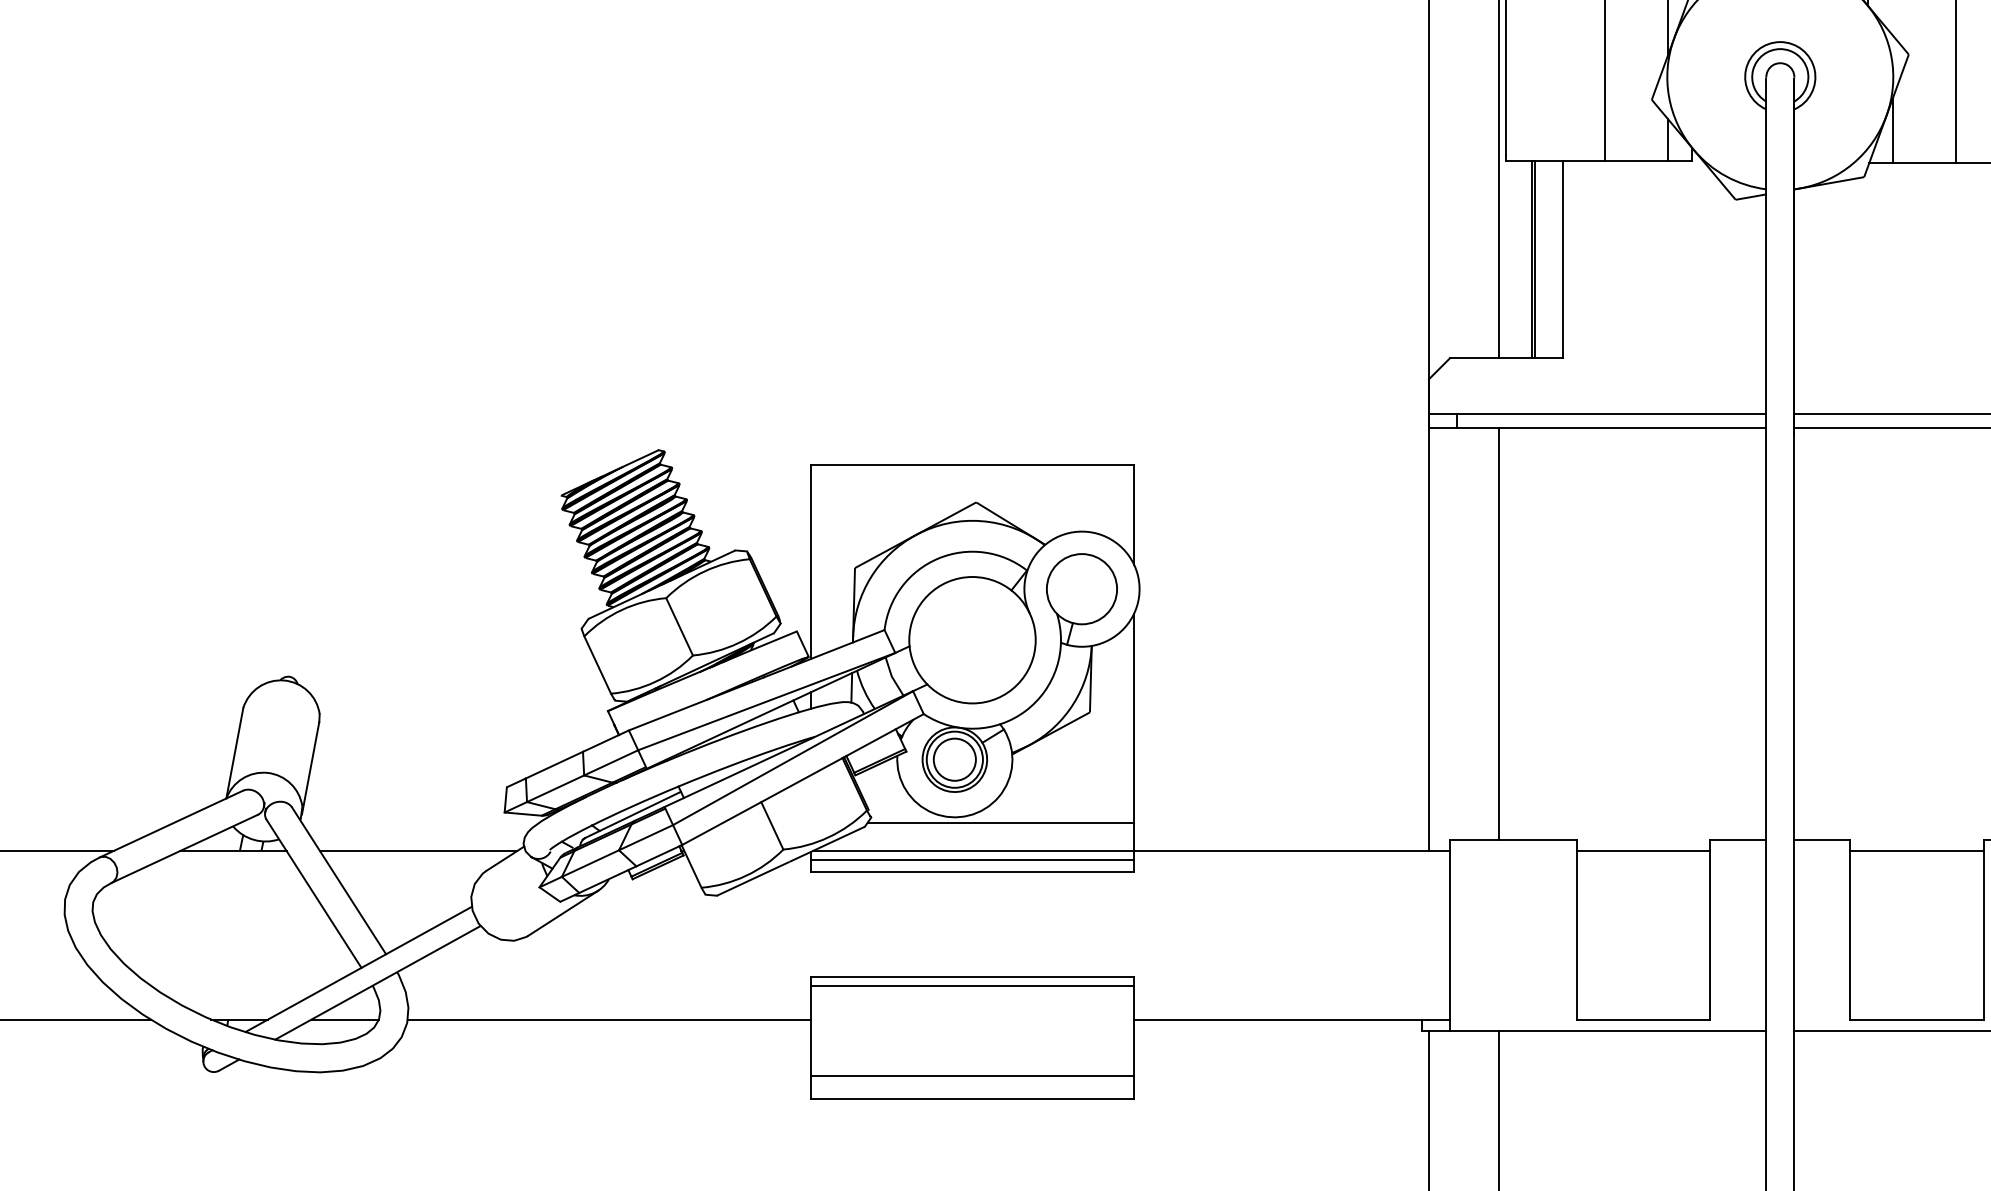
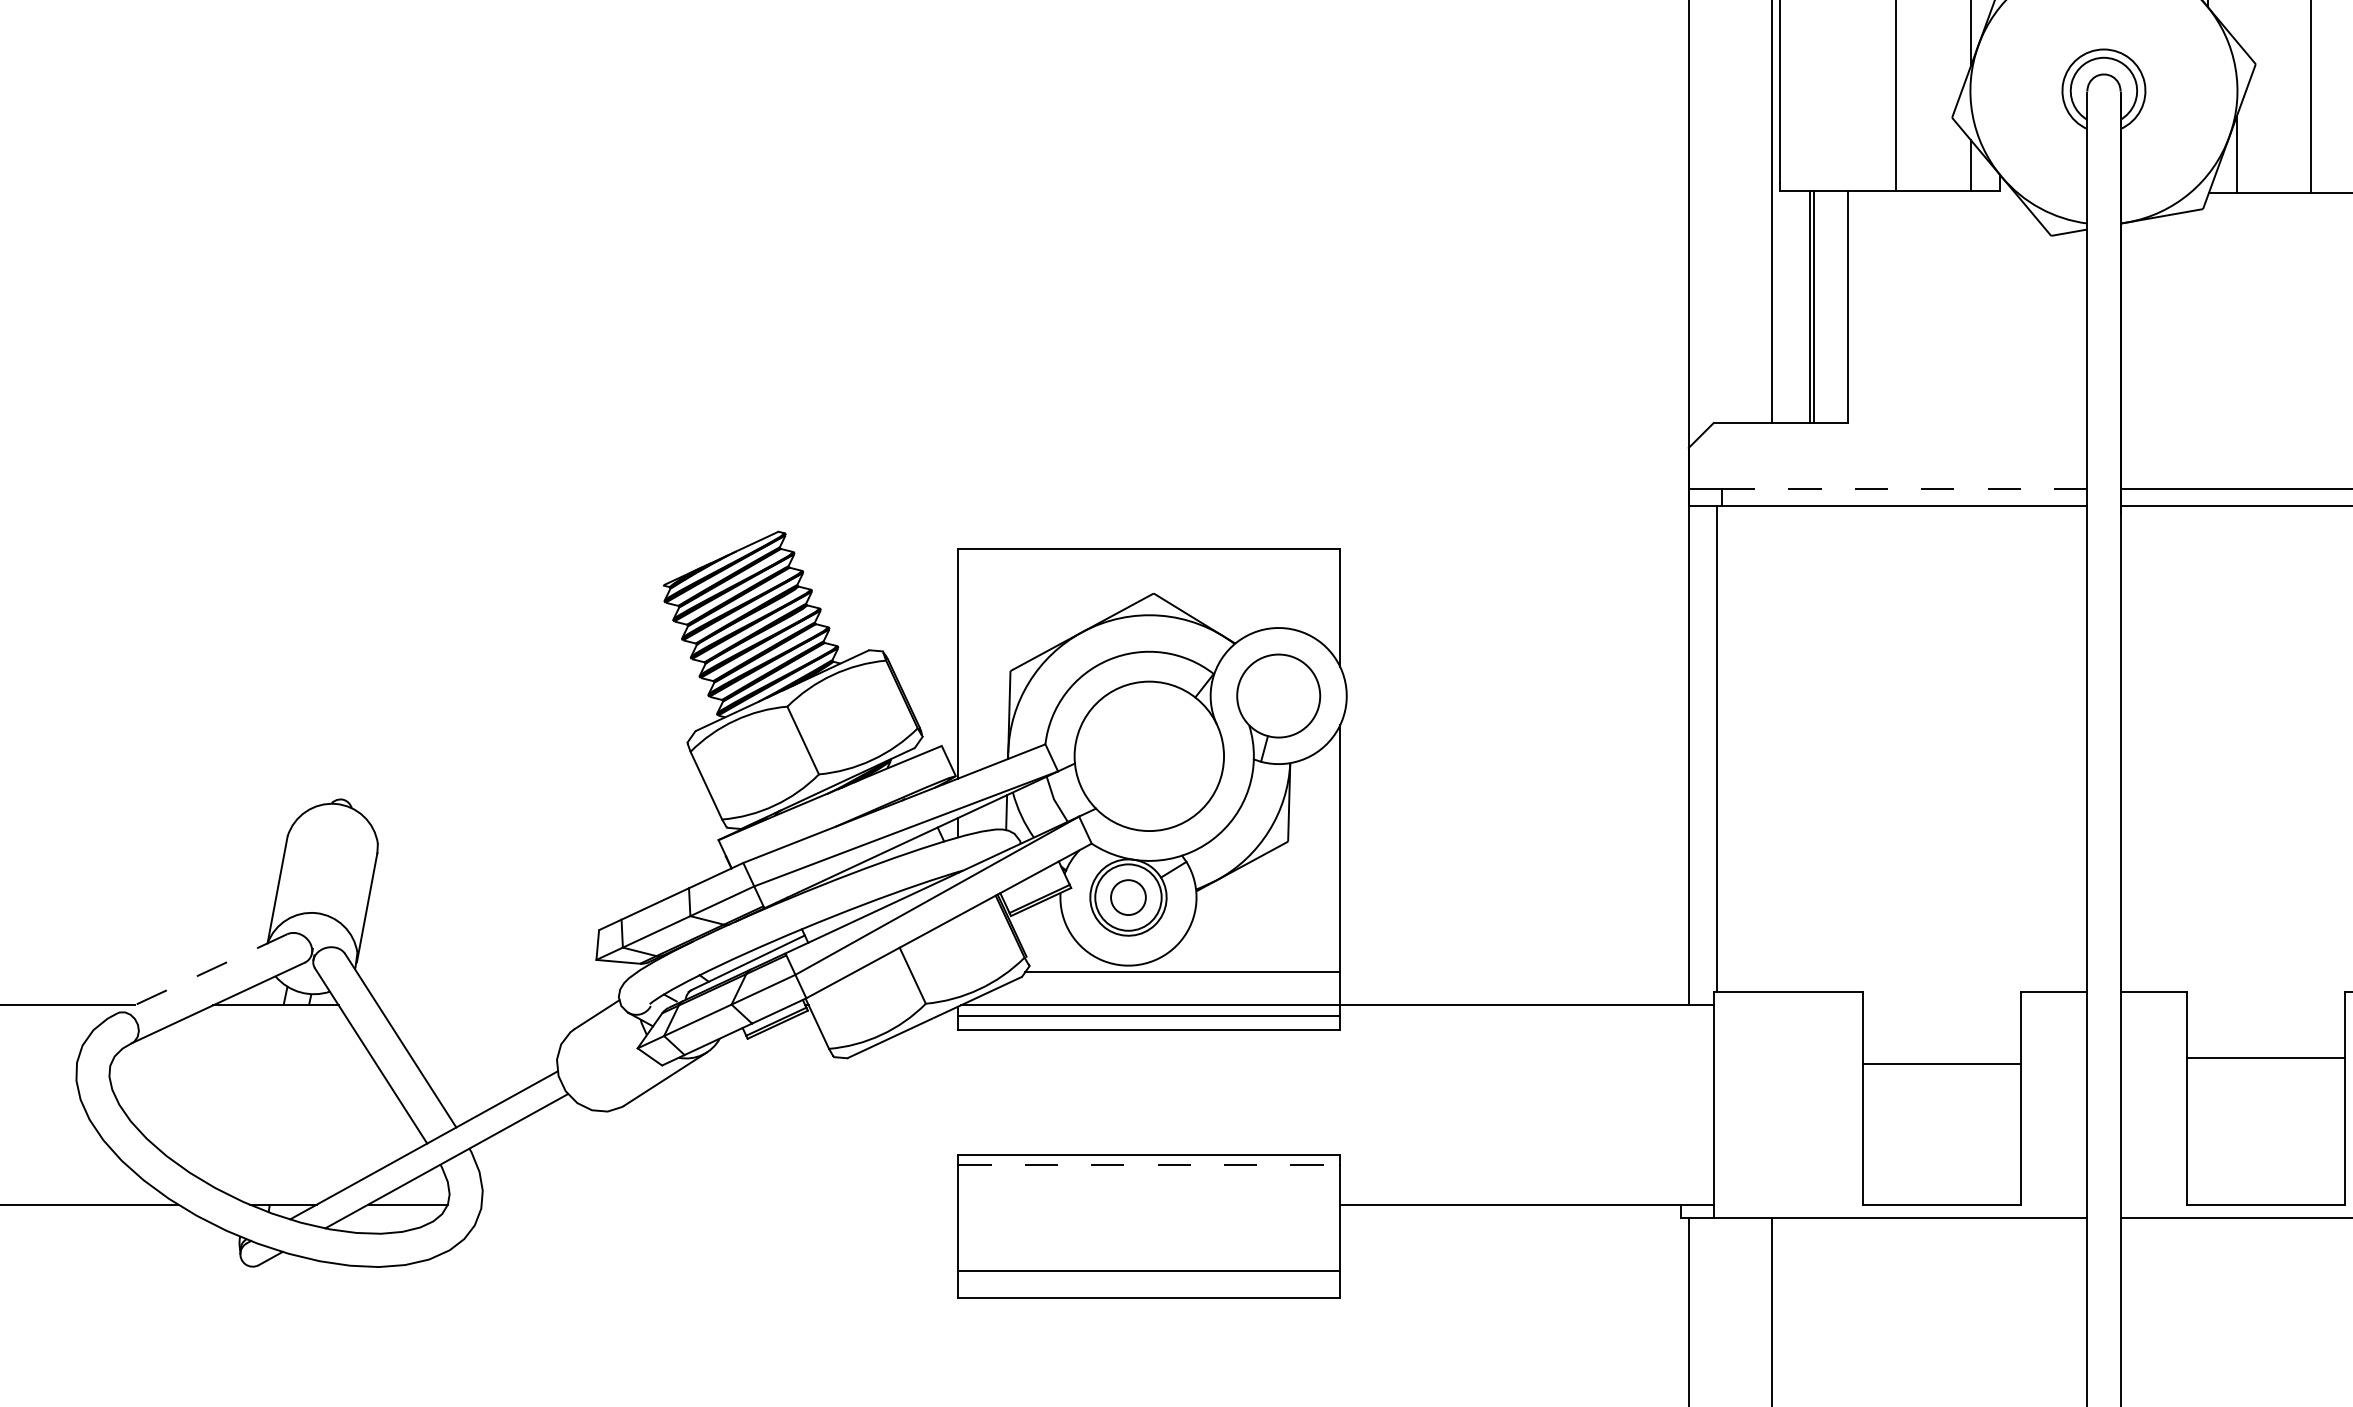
line: (1611, 414) -> (1904, 489), solid -> dashed
line: (1498, 634) -> (1716, 749), moved
circle: (954, 759) -> (1128, 897), size x0.7
line: (171, 823) -> (202, 973), solid -> dashed
line: (418, 851) -> (494, 1005), removed
line: (1642, 851) -> (1941, 1064), moved
line: (1917, 851) -> (2265, 1058), moved
line: (972, 986) -> (1149, 1165), solid -> dashed
line: (608, 1019) -> (719, 1204), removed

